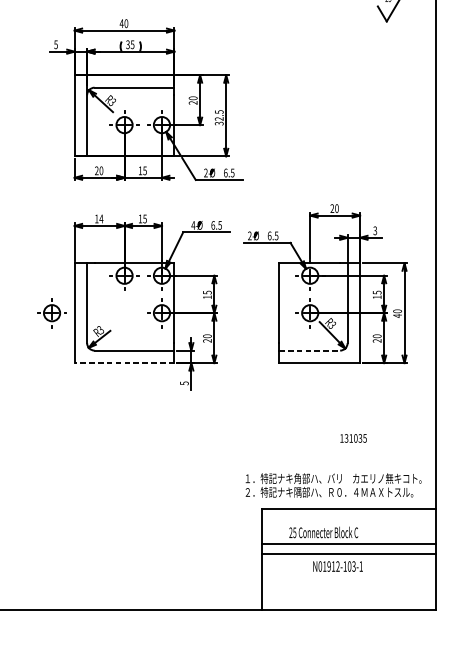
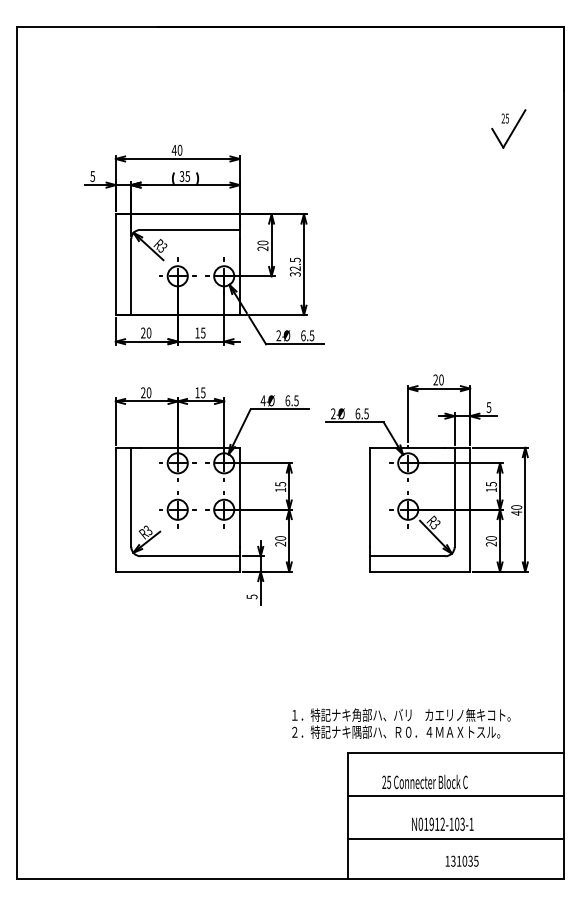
text: (99, 218) -> (146, 392), 14 -> 20
text: (375, 230) -> (489, 407), 3 -> 5
part: (51, 312) -> (177, 509), moved
line: (309, 350) -> (407, 556), dashed -> solid
line: (124, 362) -> (177, 571), dashed -> solid
text: (353, 437) -> (461, 860), moved
text: (333, 485) -> (401, 723), moved
line: (348, 554) -> (455, 839), moved

